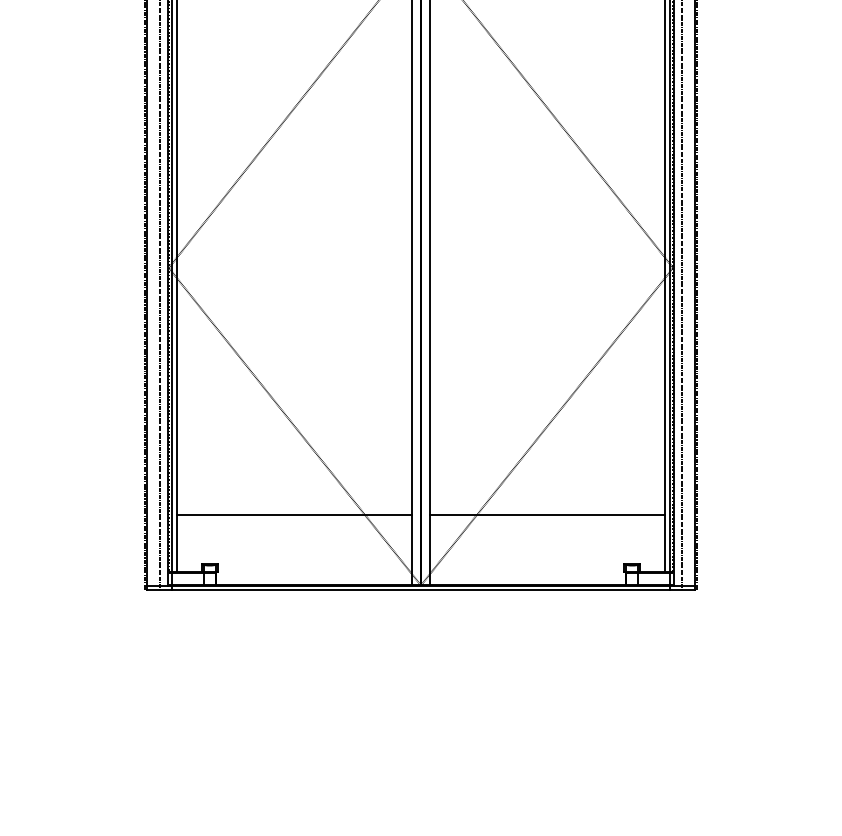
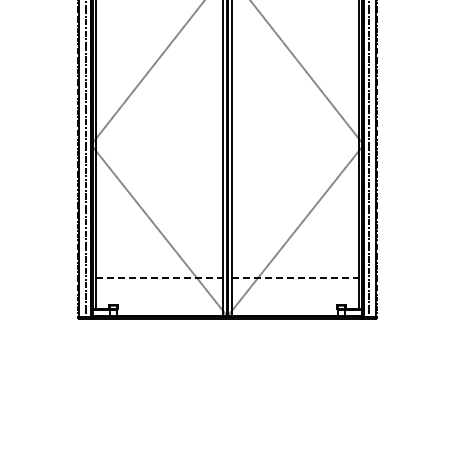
line: (295, 515) -> (159, 278), solid -> dashed
line: (546, 515) -> (295, 278), solid -> dashed

